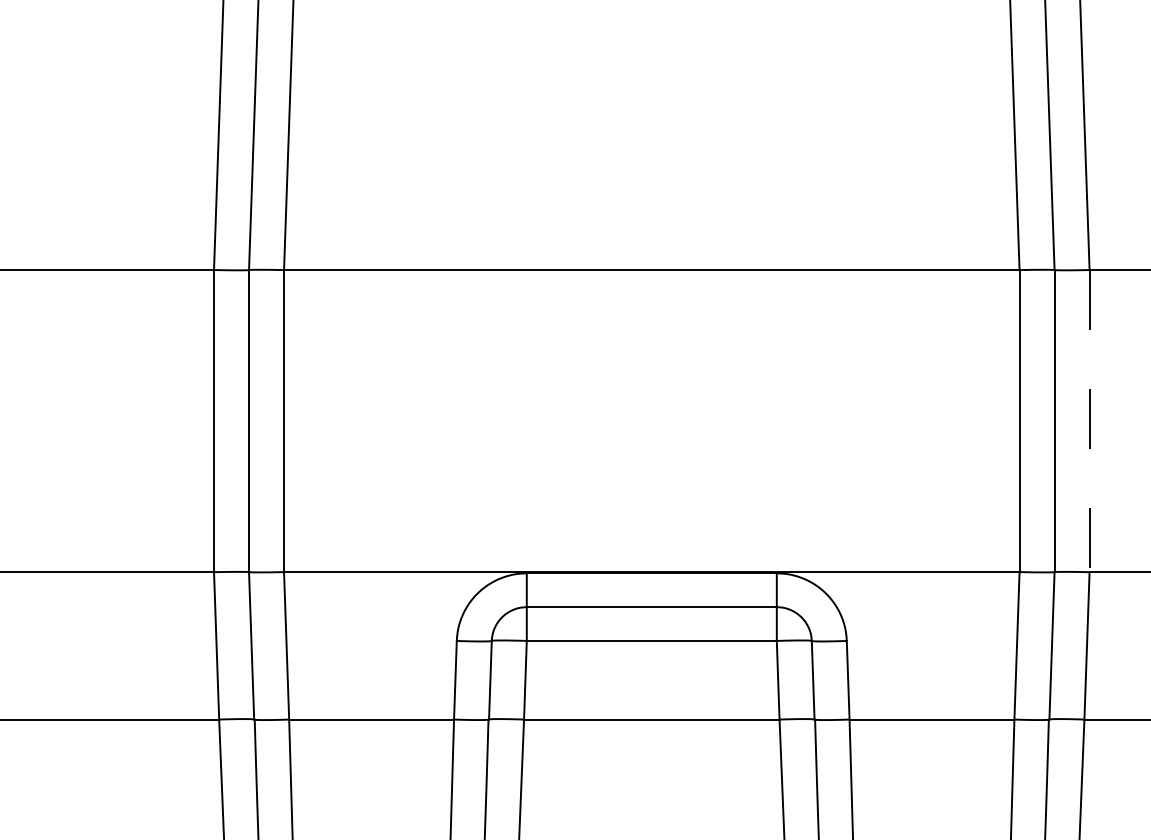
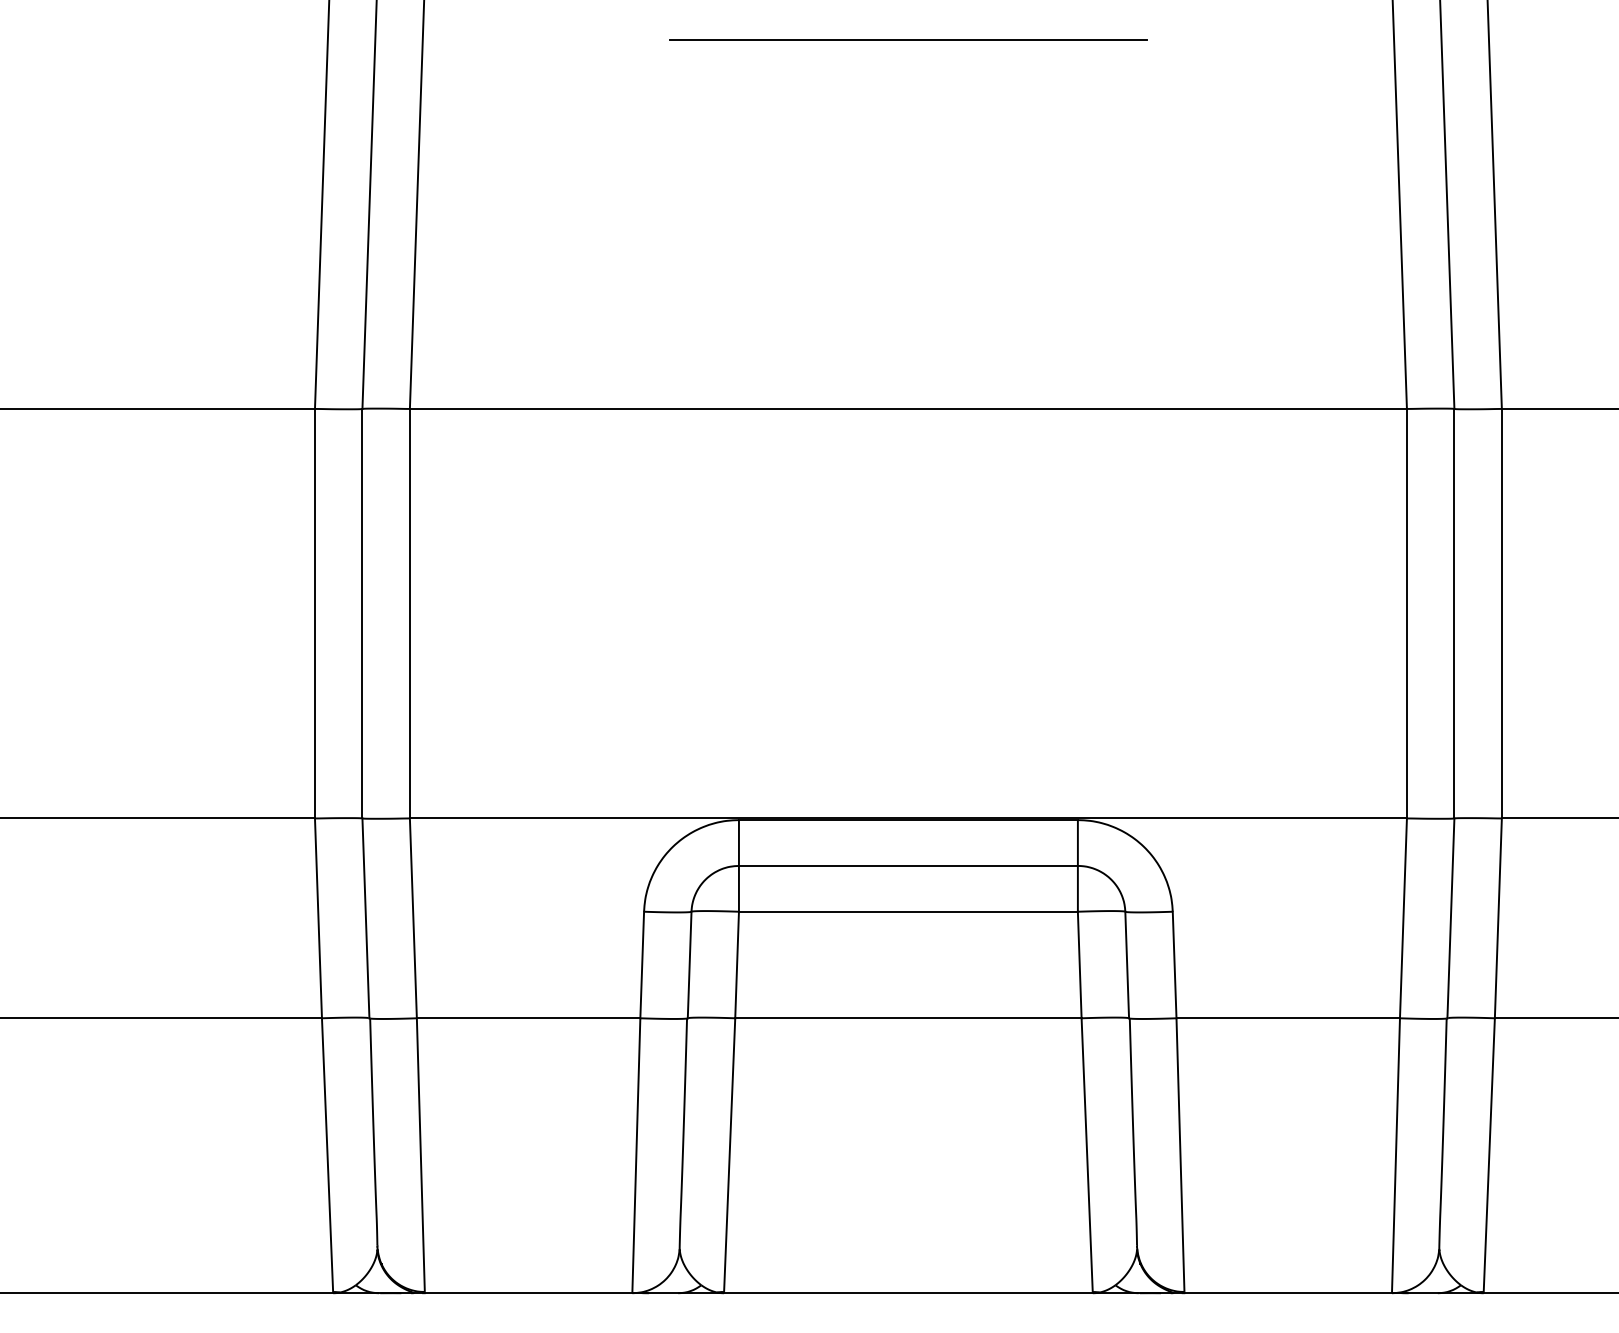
line: (1089, 420) -> (1501, 613), dashed -> solid

